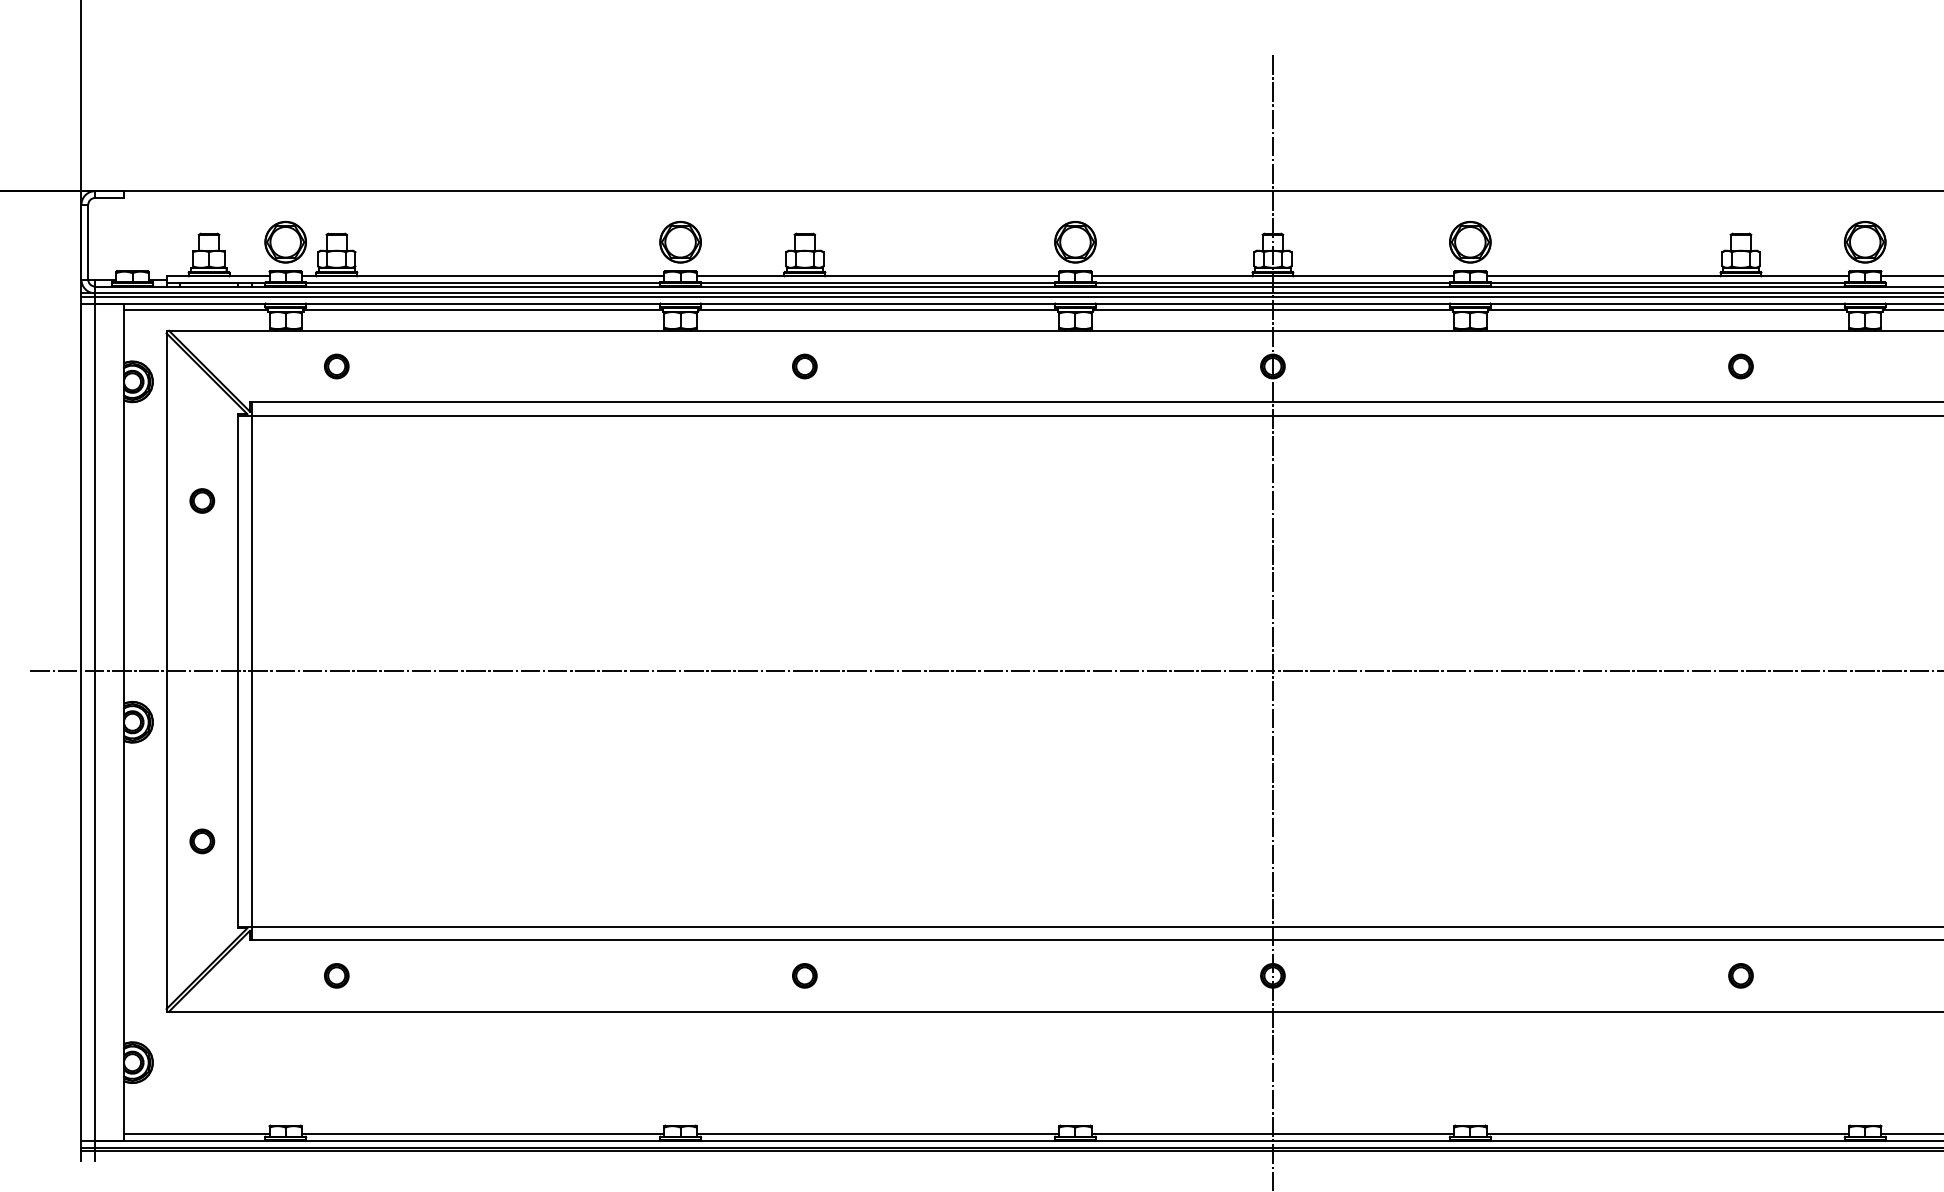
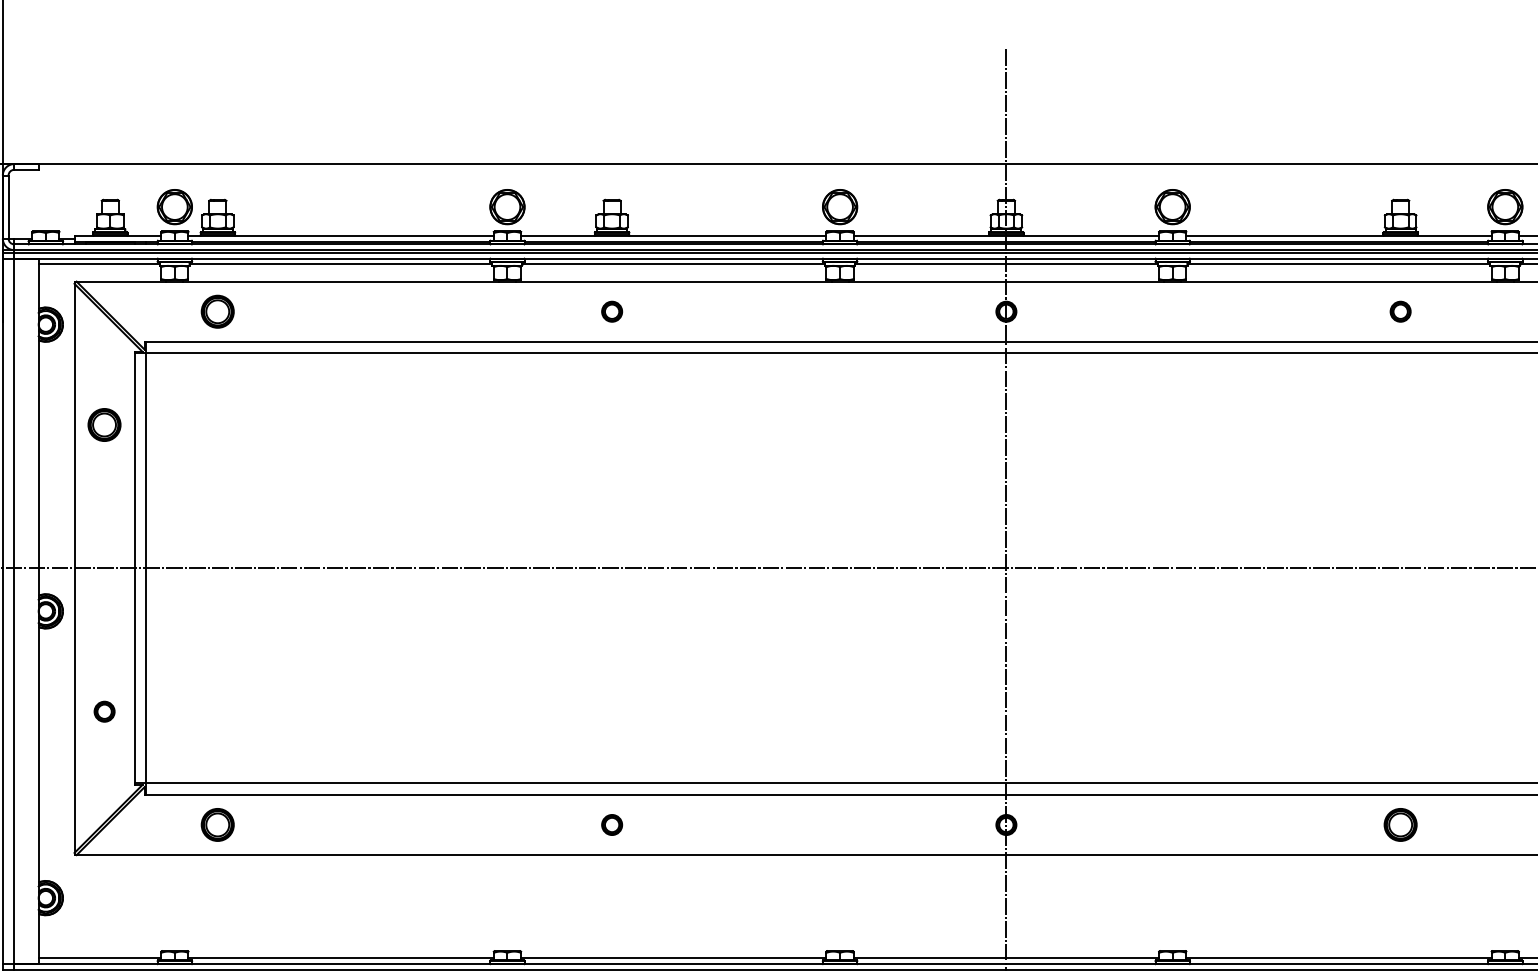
part: (336, 366) -> (217, 311), size x1.6
part: (202, 500) -> (104, 424), size x1.6
part: (336, 975) -> (217, 824), size x1.6
part: (1740, 975) -> (1400, 824), size x1.6

